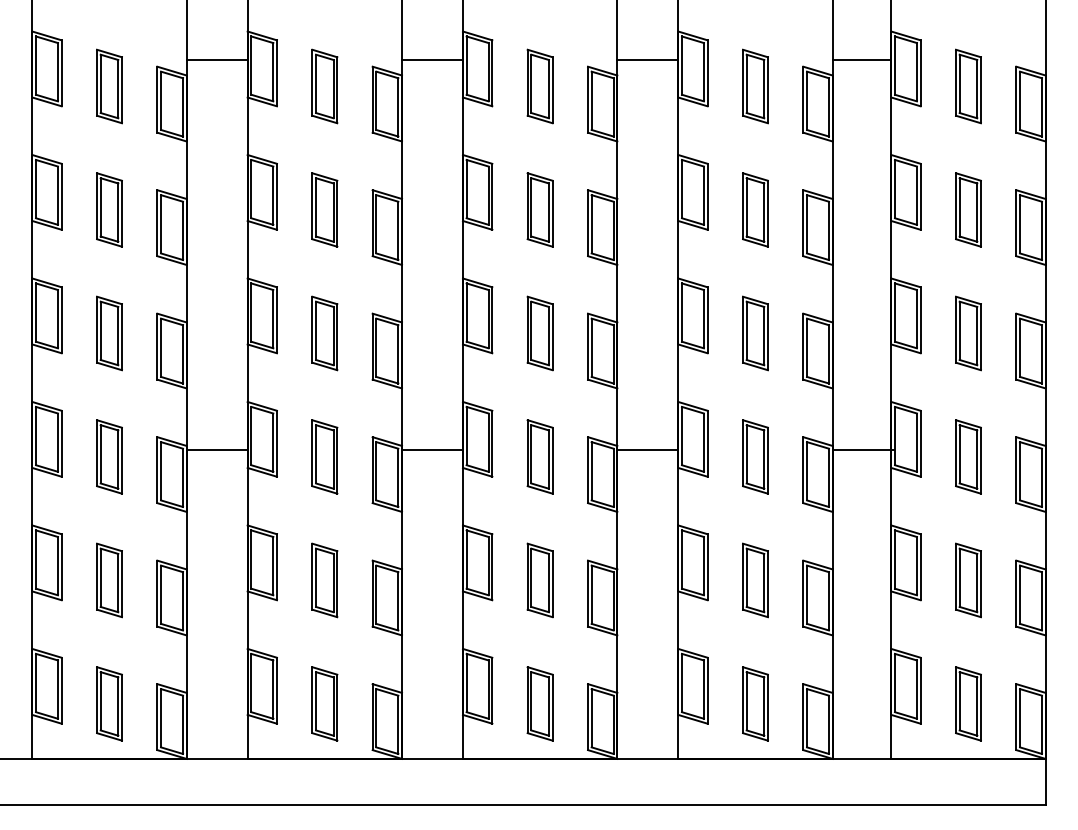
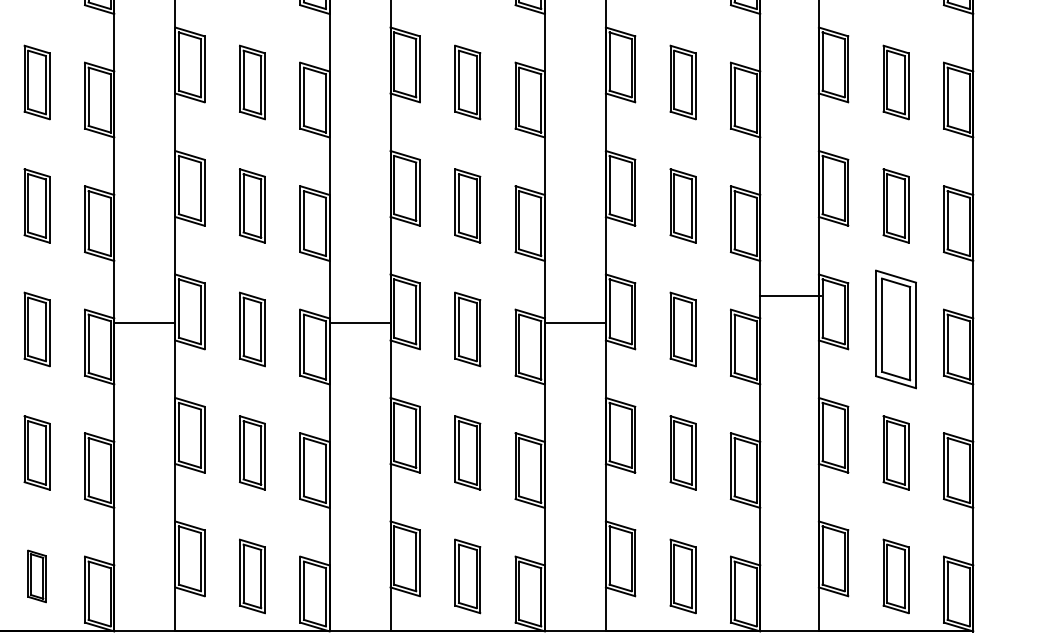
line: (862, 450) -> (790, 296), moved
part: (968, 456) -> (896, 329), size x1.6
part: (109, 703) -> (37, 576), size x0.7

